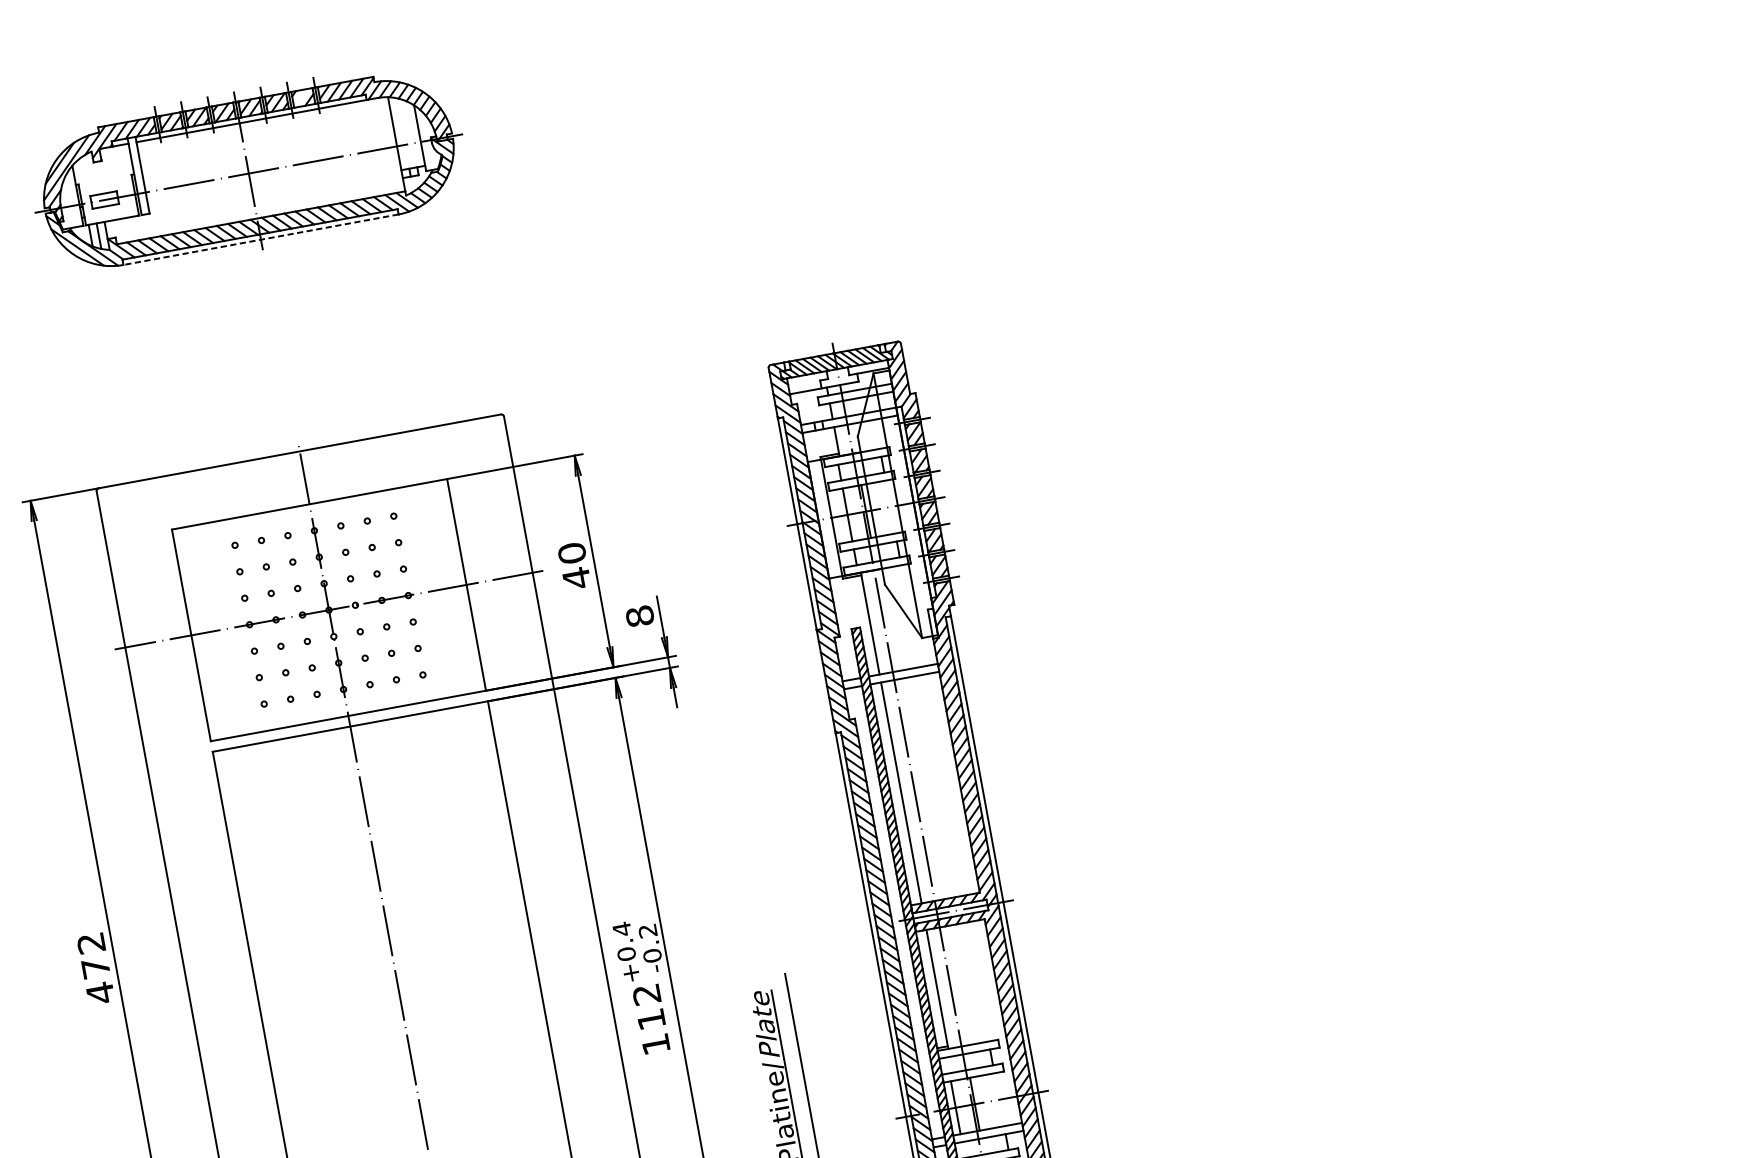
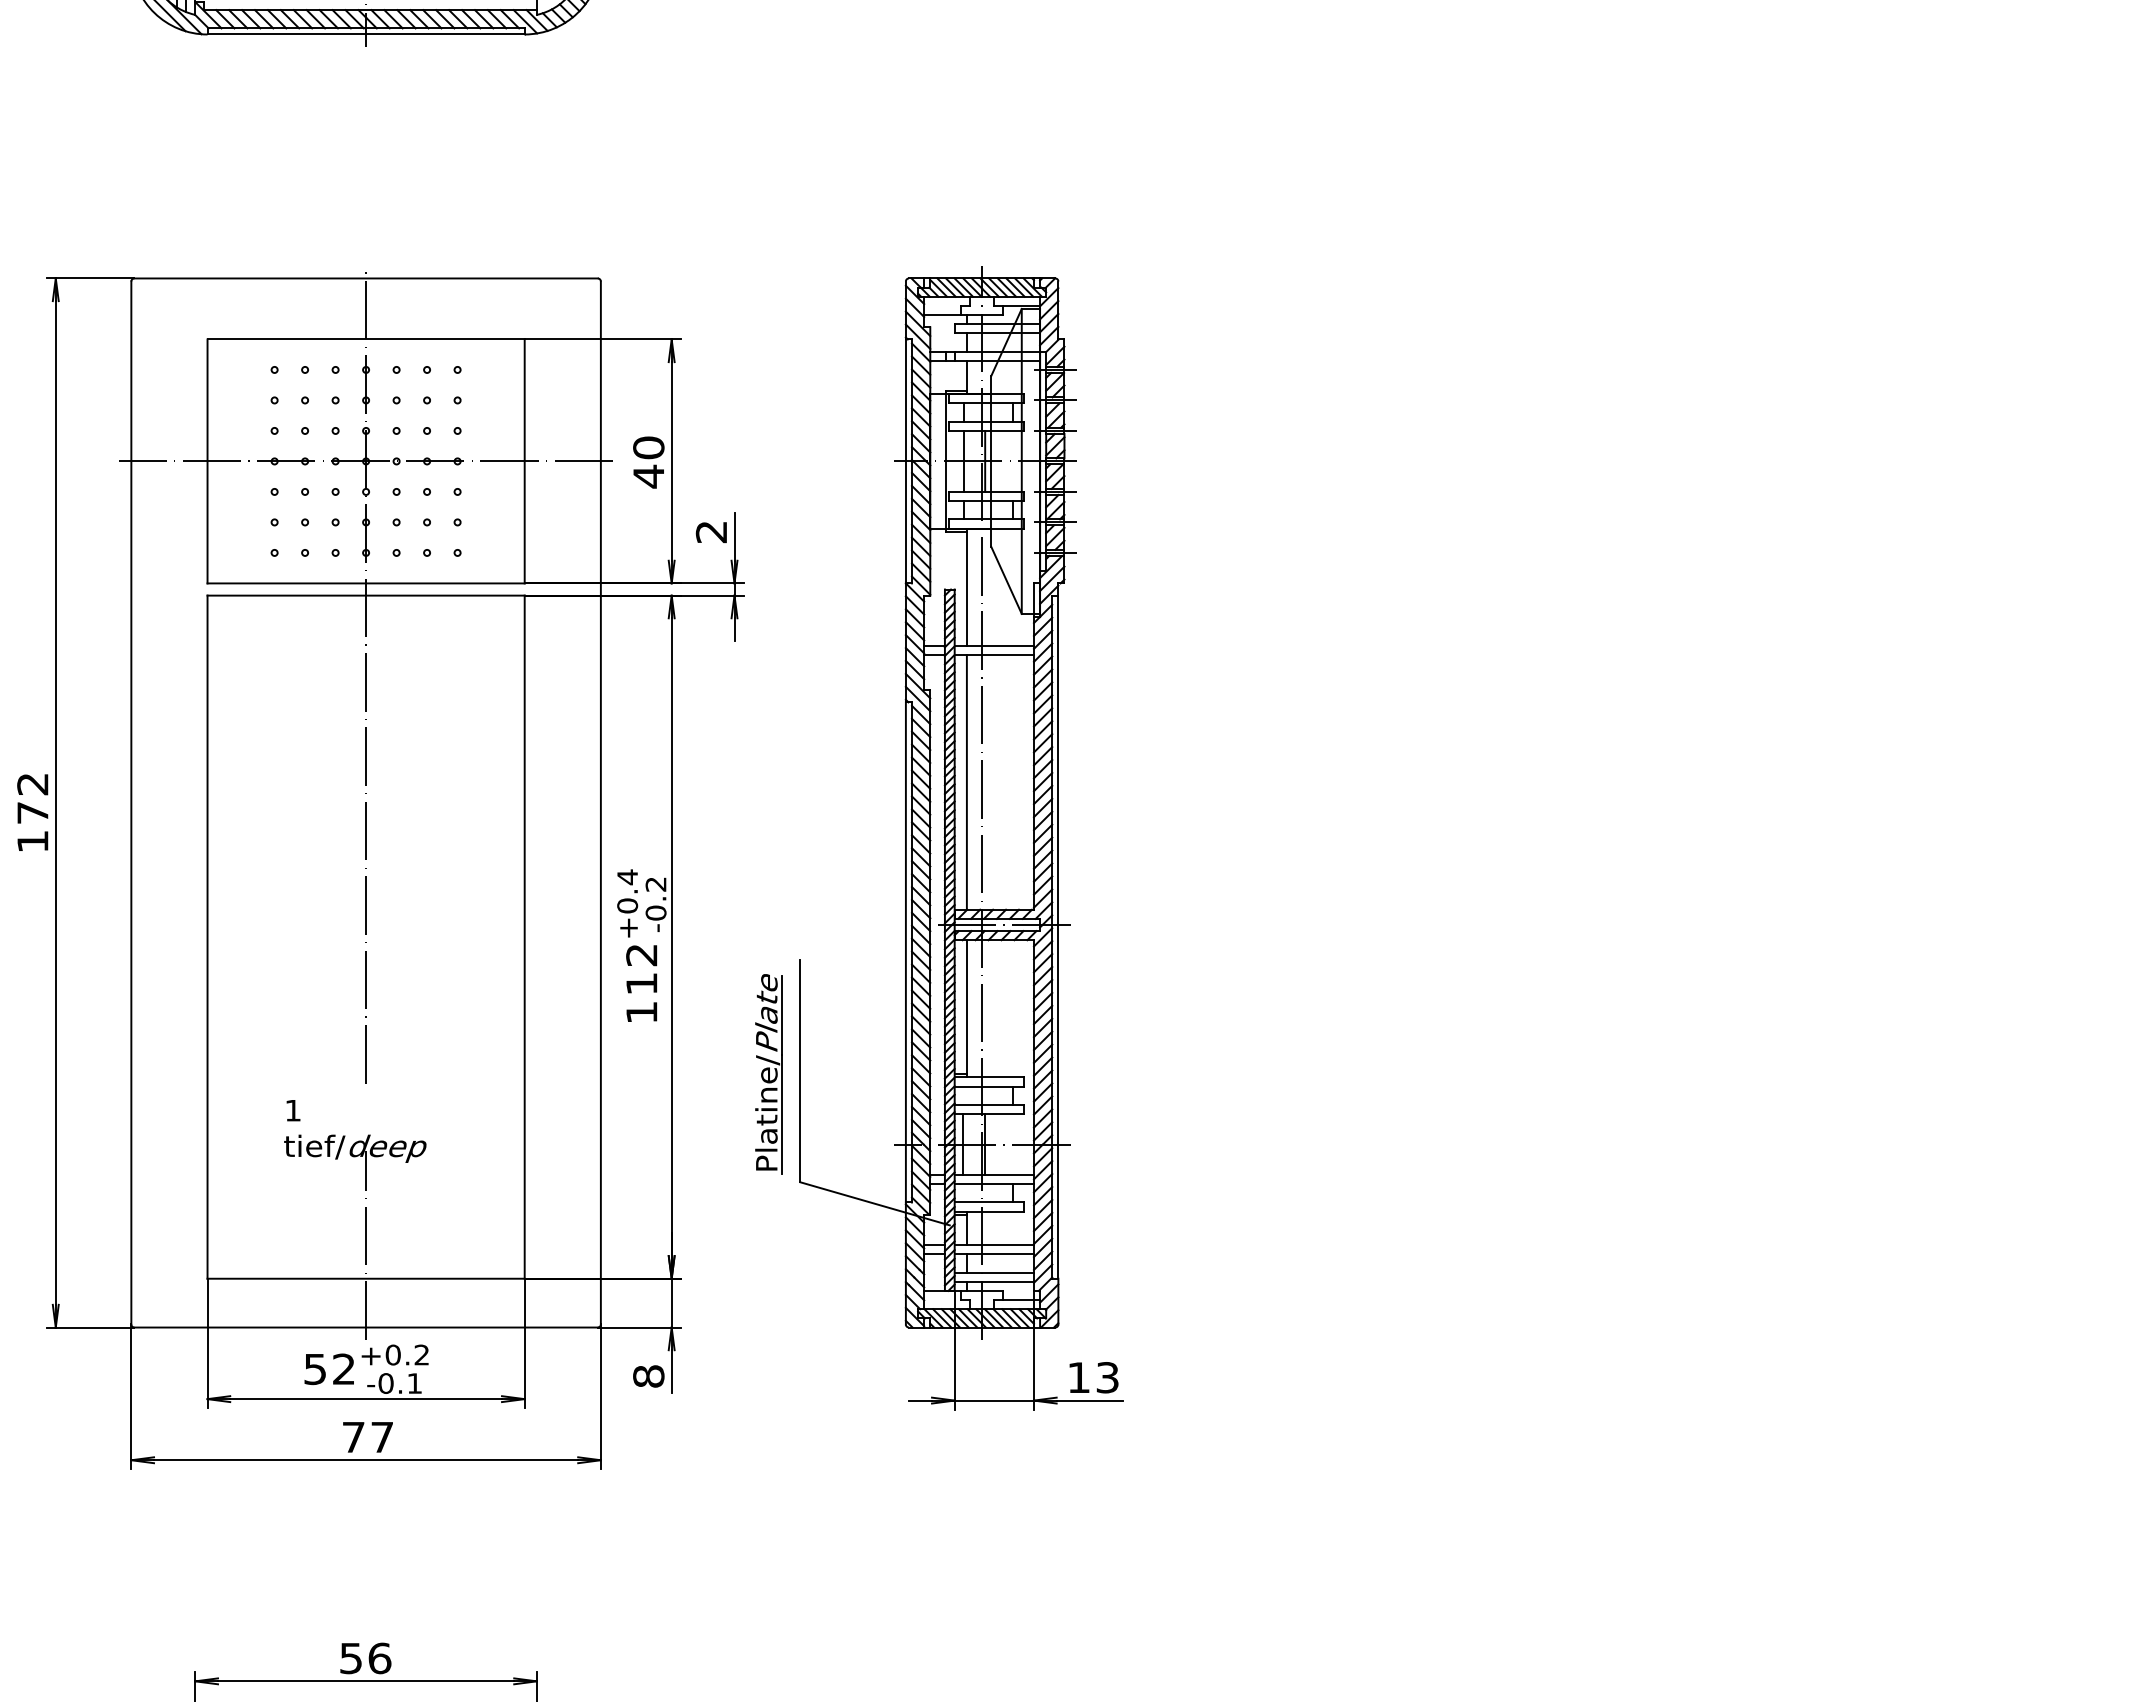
line: (261, 239) -> (366, 34), dashed -> solid
text: (639, 615) -> (711, 531), 8 -> 2
text: (100, 993) -> (32, 841), 472 -> 172

